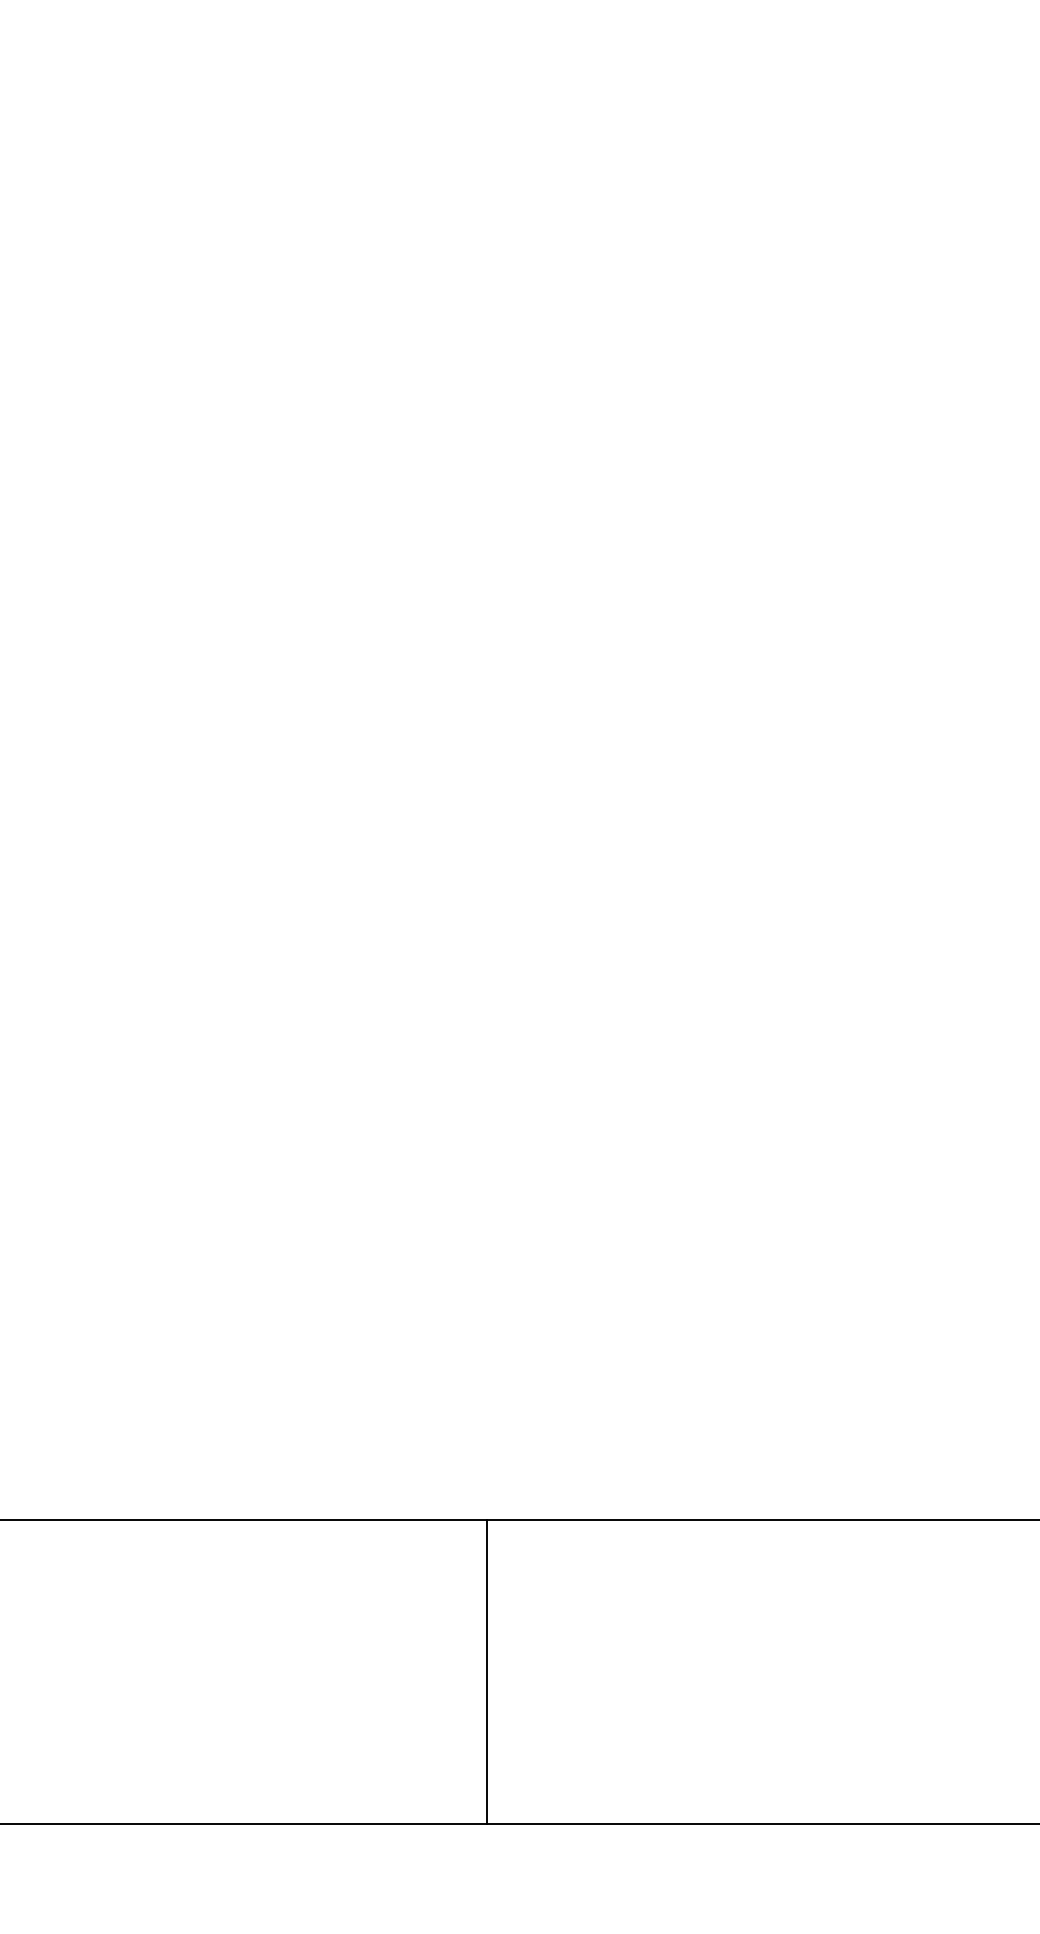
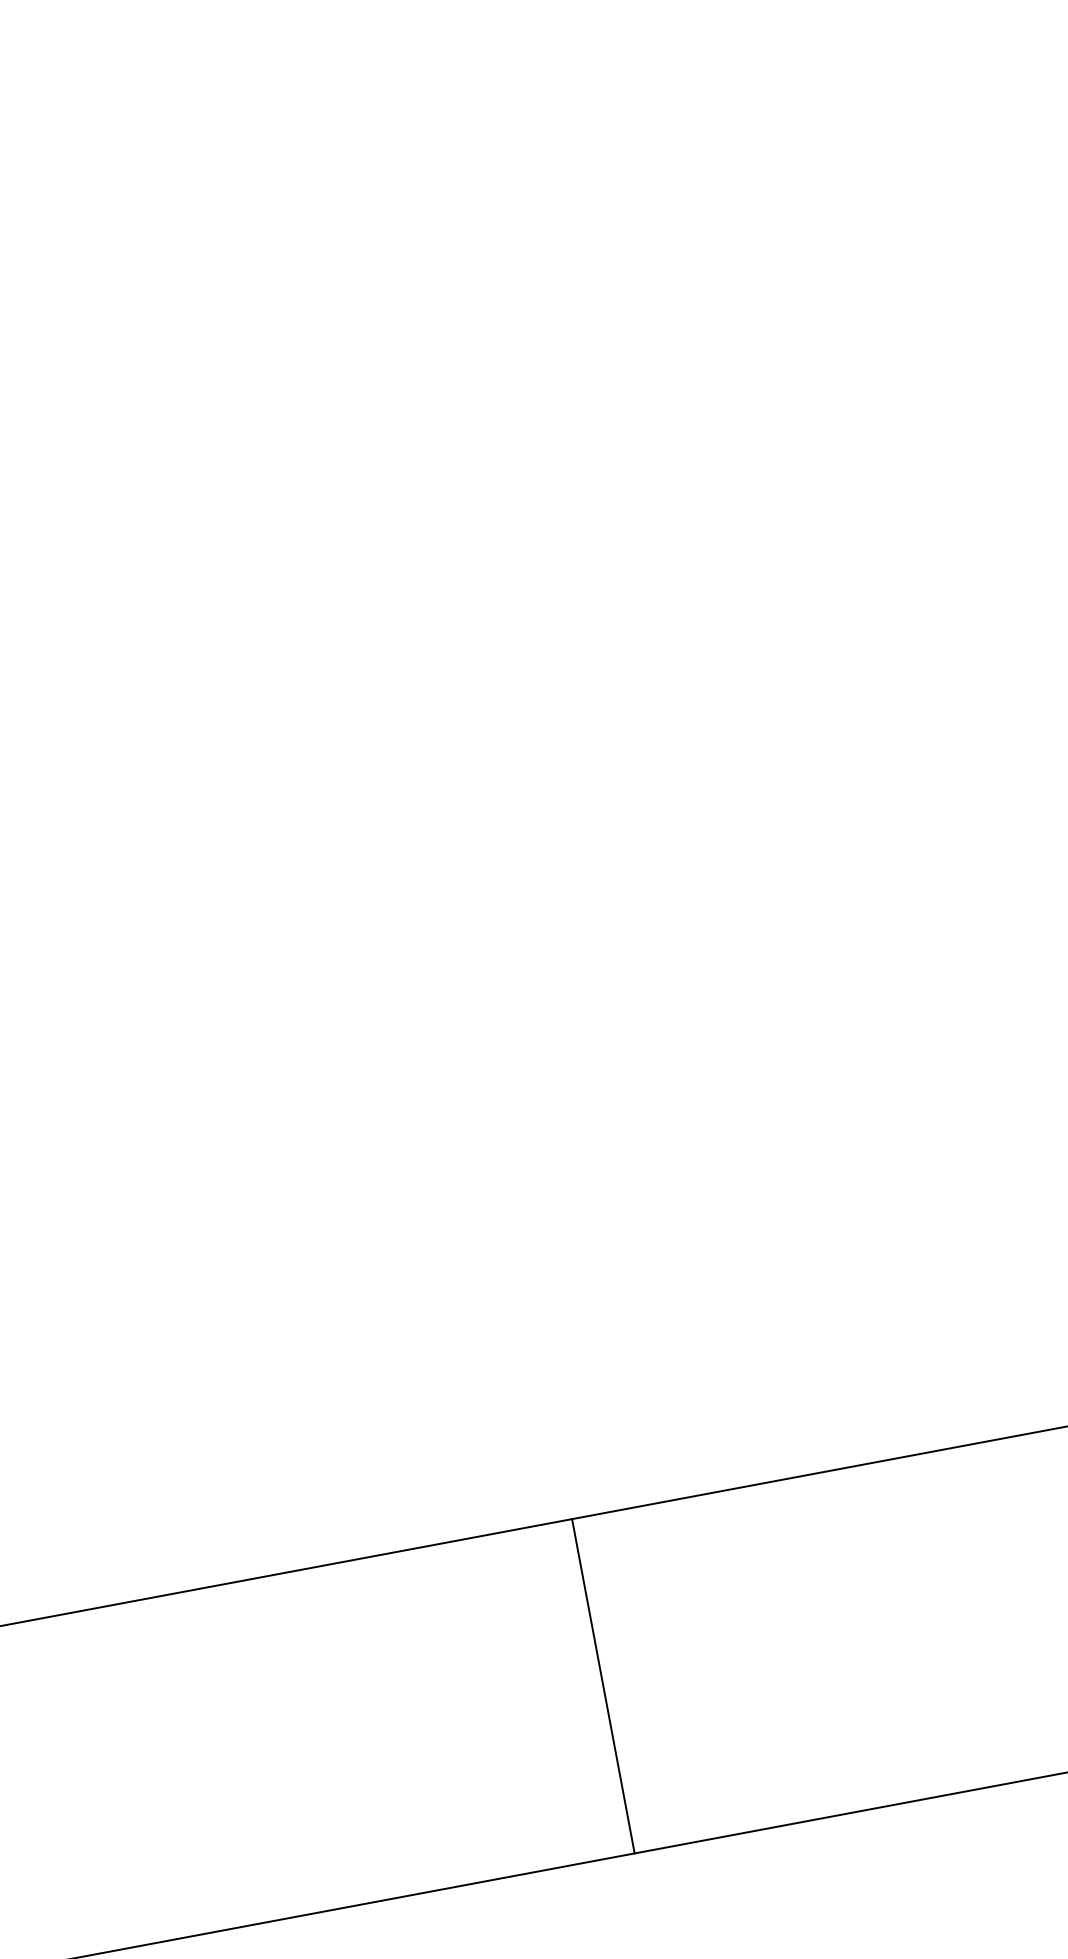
line: (487, 1672) -> (603, 1686), moved

